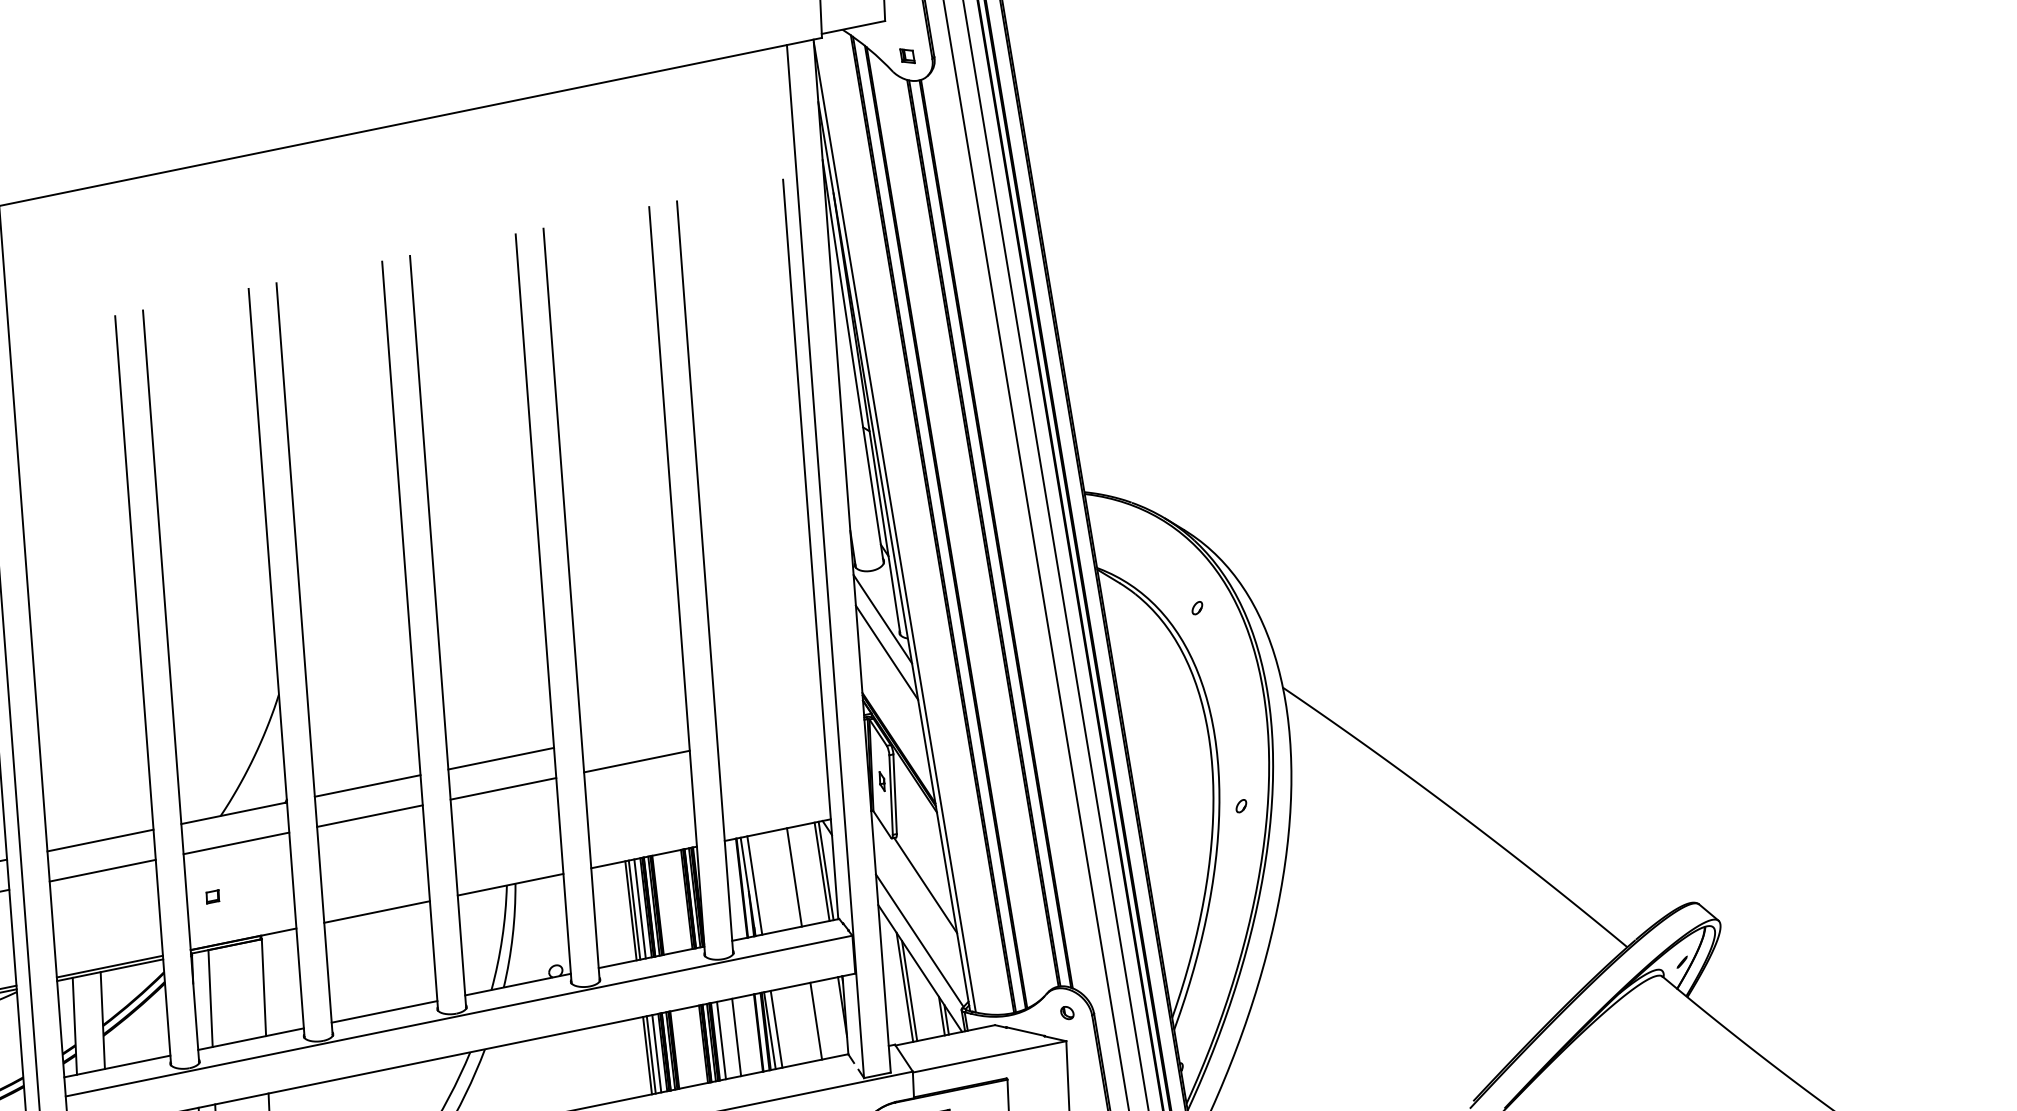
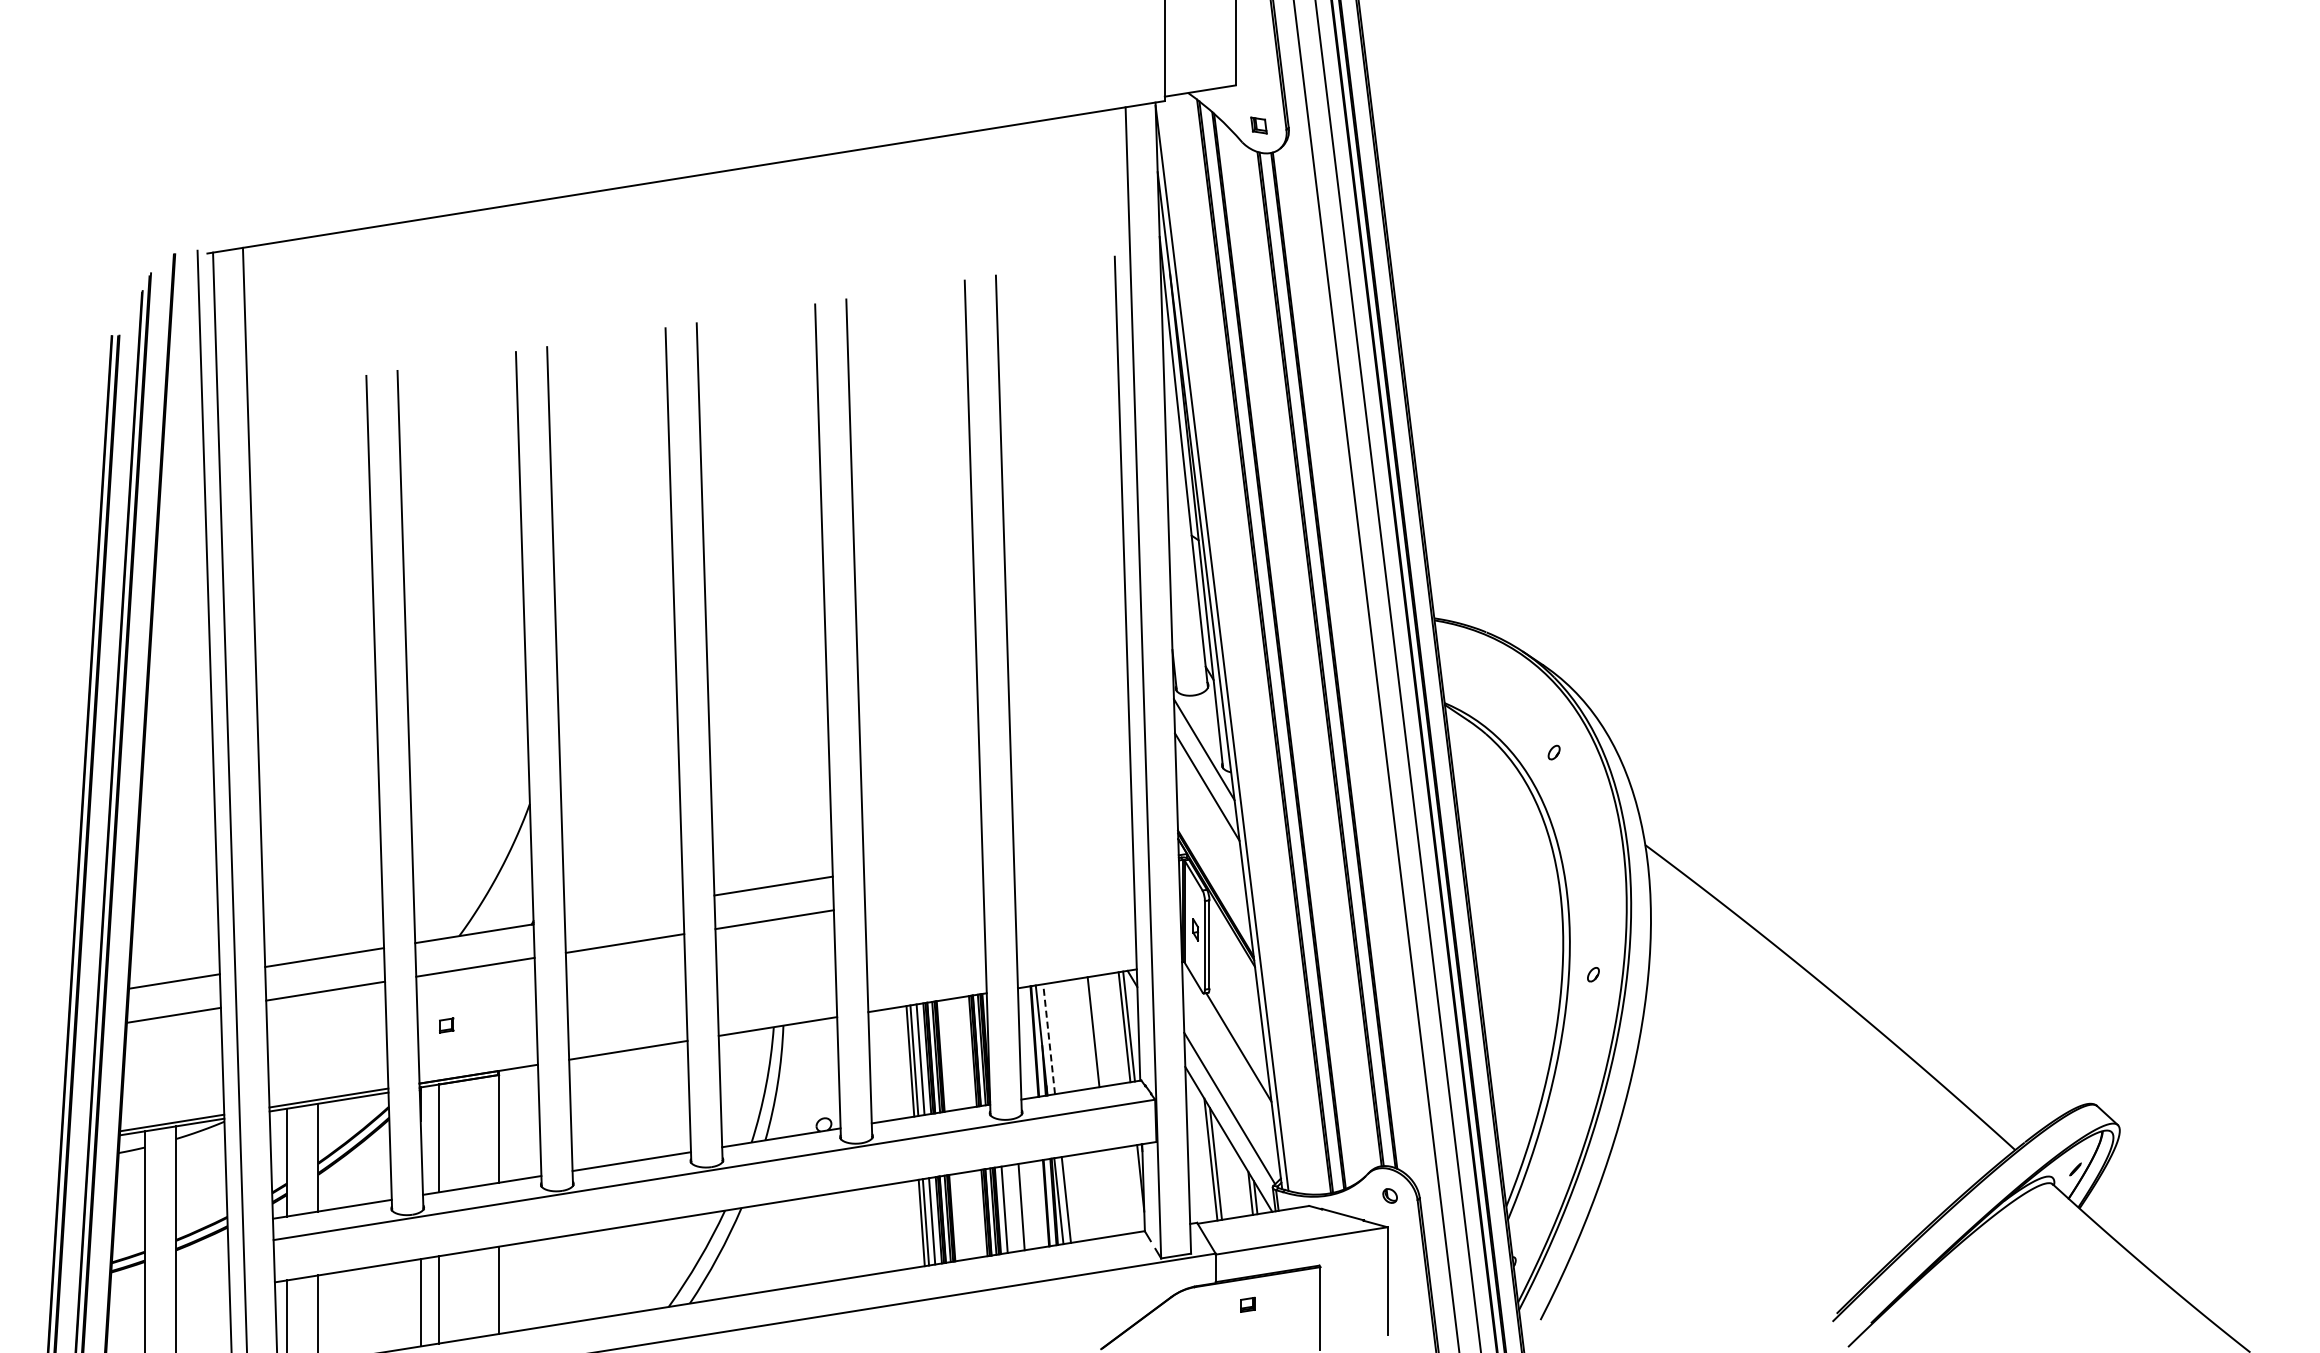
line: (637, 761) -> (924, 895), removed
line: (367, 785) -> (623, 909), removed
line: (755, 884) -> (1049, 1038), solid -> dashed
line: (815, 1020) -> (1110, 1192), removed

